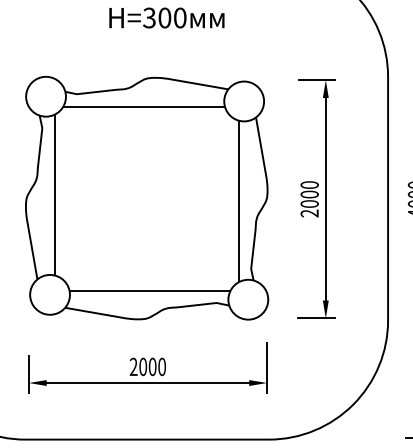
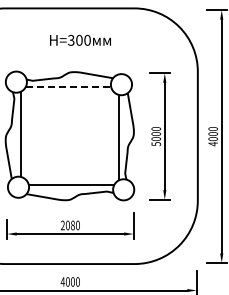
line: (144, 106) -> (68, 87), solid -> dashed
text: (310, 214) -> (156, 144), 2000 -> 5000
text: (151, 366) -> (72, 225), 2000 -> 2080

